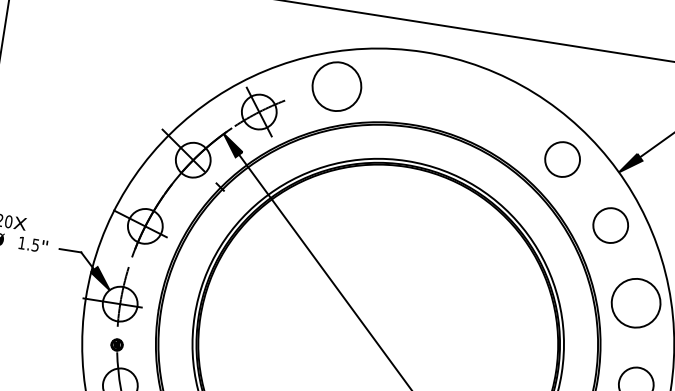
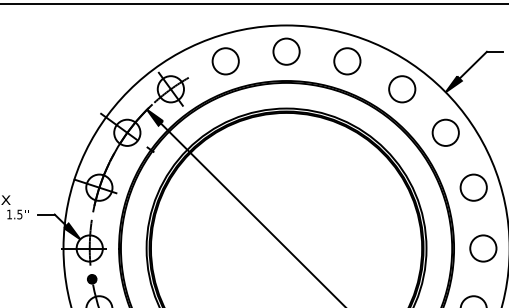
circle: (336, 86) -> (225, 61), size x0.71
circle: (418, 86) -> (286, 51), added
circle: (496, 111) -> (347, 61), added
circle: (635, 302) -> (473, 187), size x0.71

